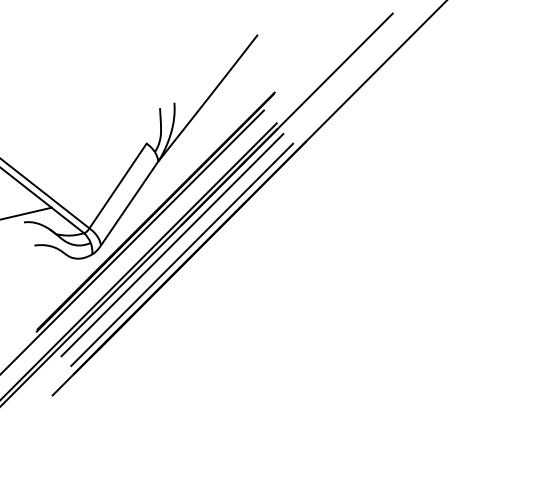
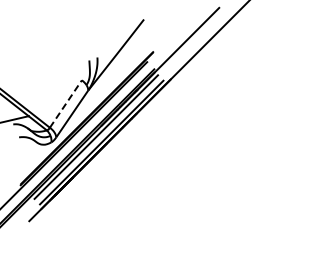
line: (117, 186) -> (65, 104), solid -> dashed

